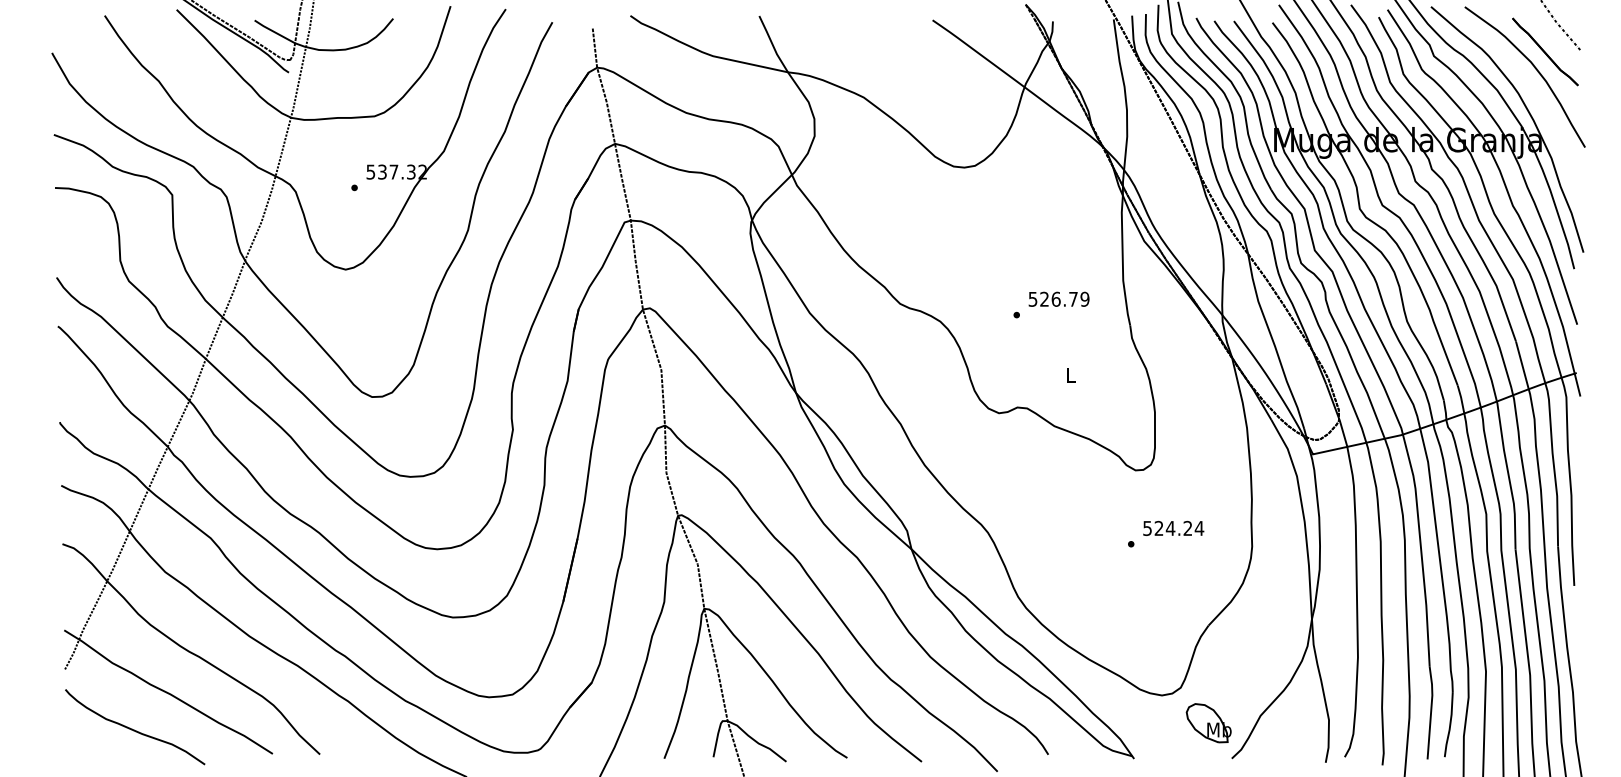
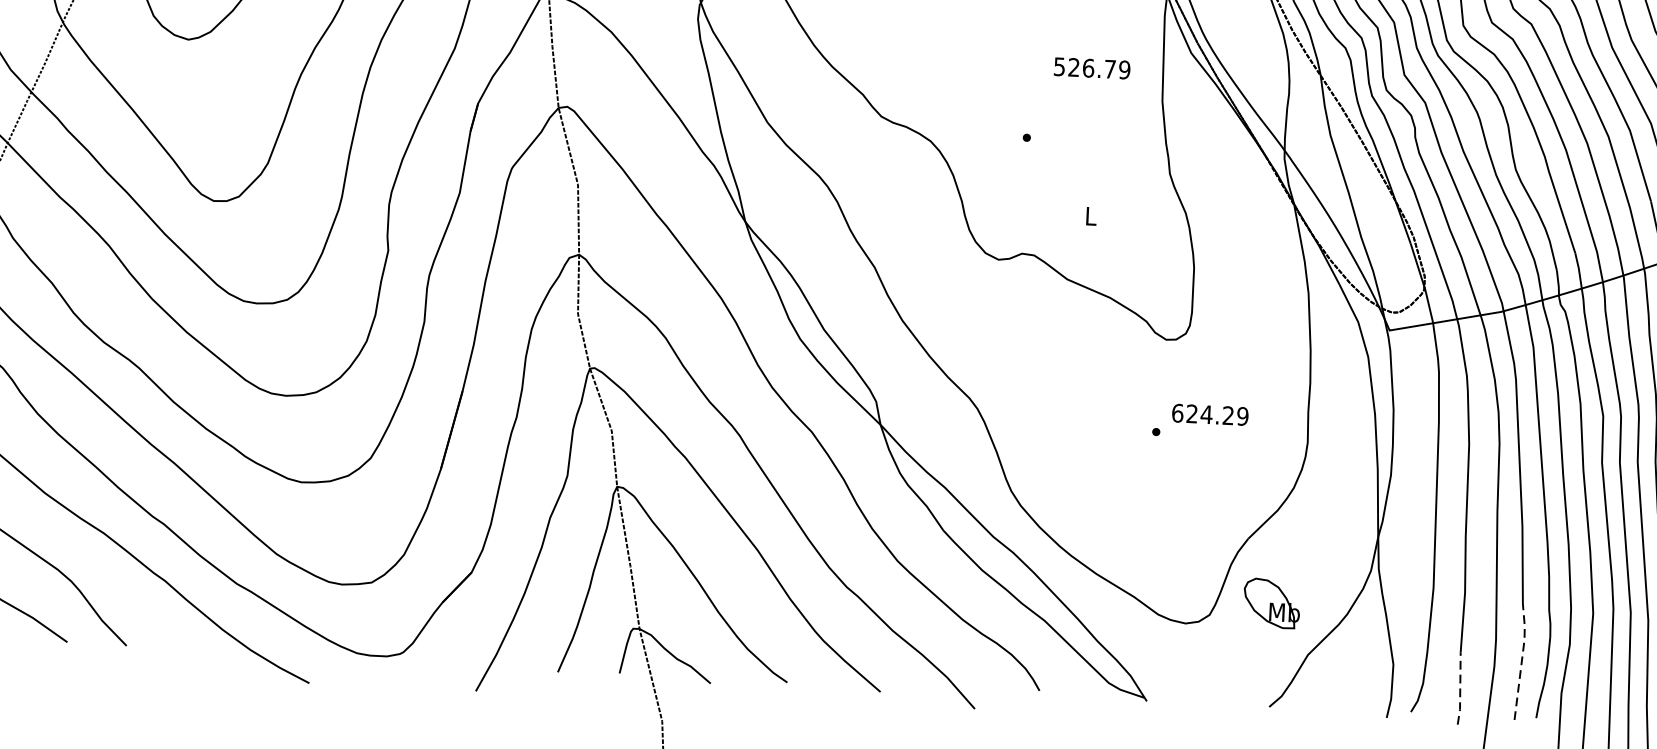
text: (1058, 298) -> (1091, 67), moved
text: (1173, 528) -> (1210, 414), 524.24 -> 624.29
line: (1431, 711) -> (1522, 660), solid -> dashed
part: (1208, 723) -> (1271, 603), moved
line: (1383, 737) -> (1460, 689), solid -> dashed

